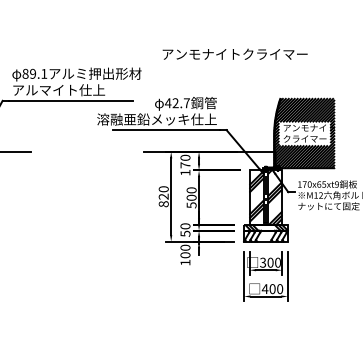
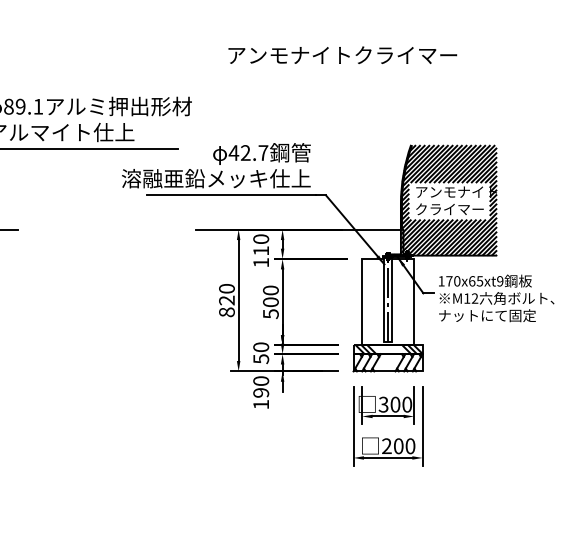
text: (234, 53) -> (341, 54), moved
text: (185, 165) -> (261, 251), 170 -> 110
hatch: (265, 197) -> (387, 301), removed
text: (185, 255) -> (261, 393), 100 -> 190
text: (264, 288) -> (385, 445), 400 -> 200

